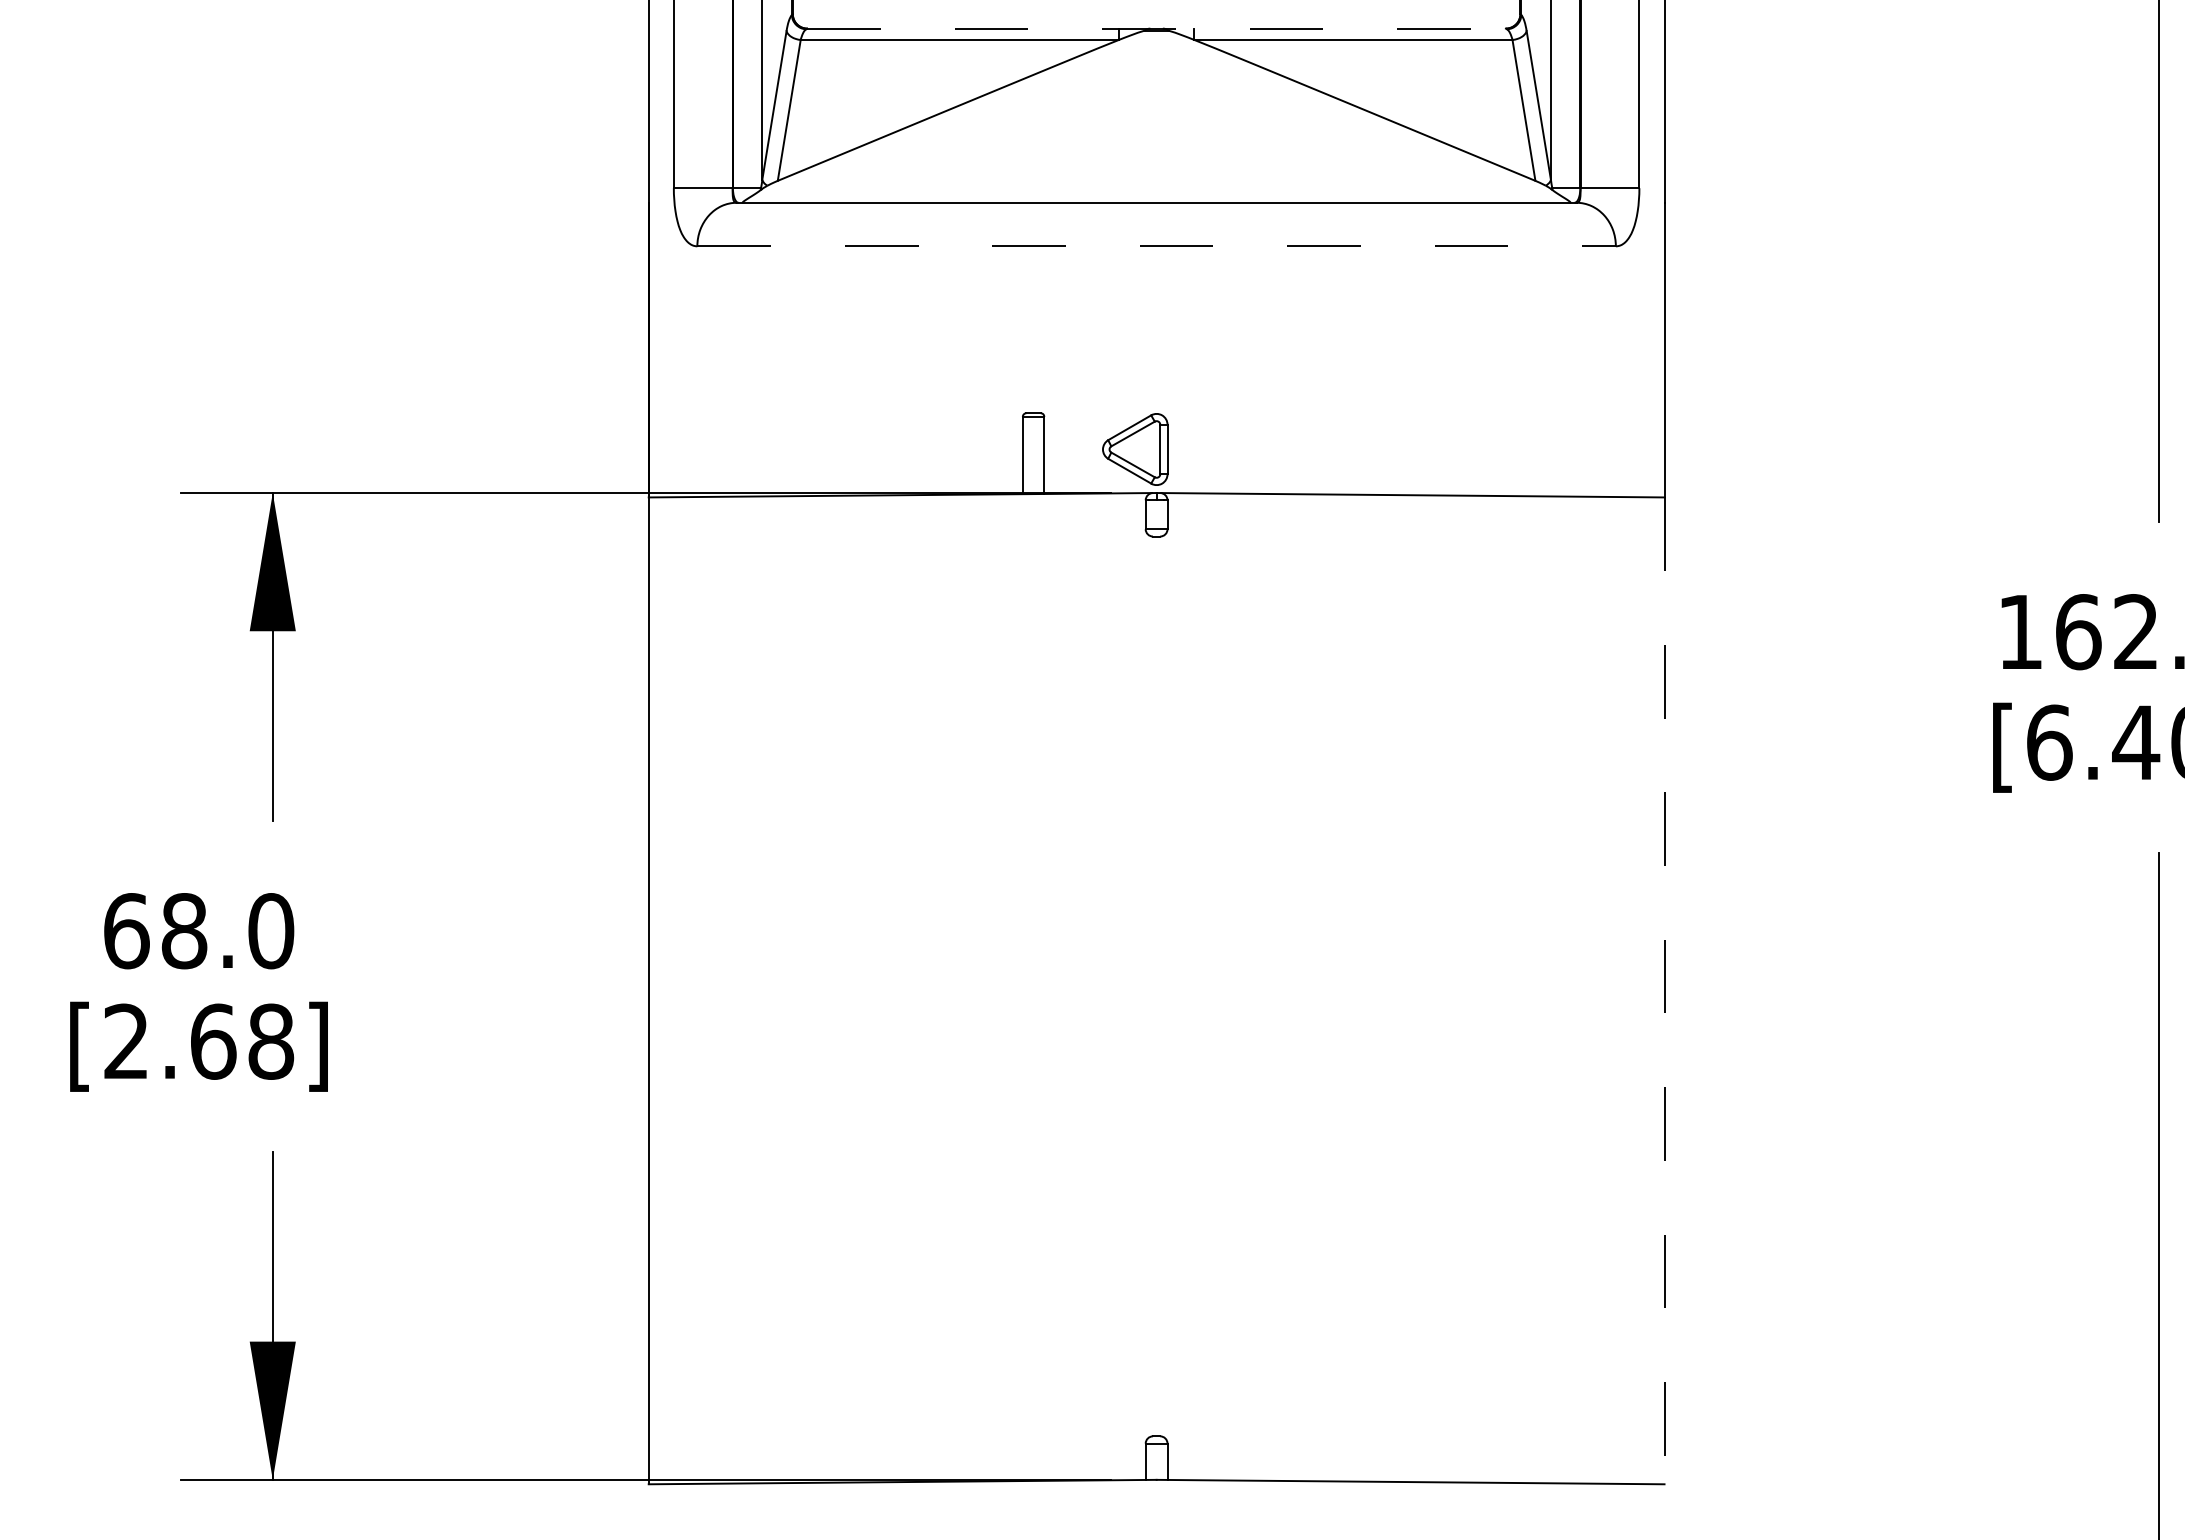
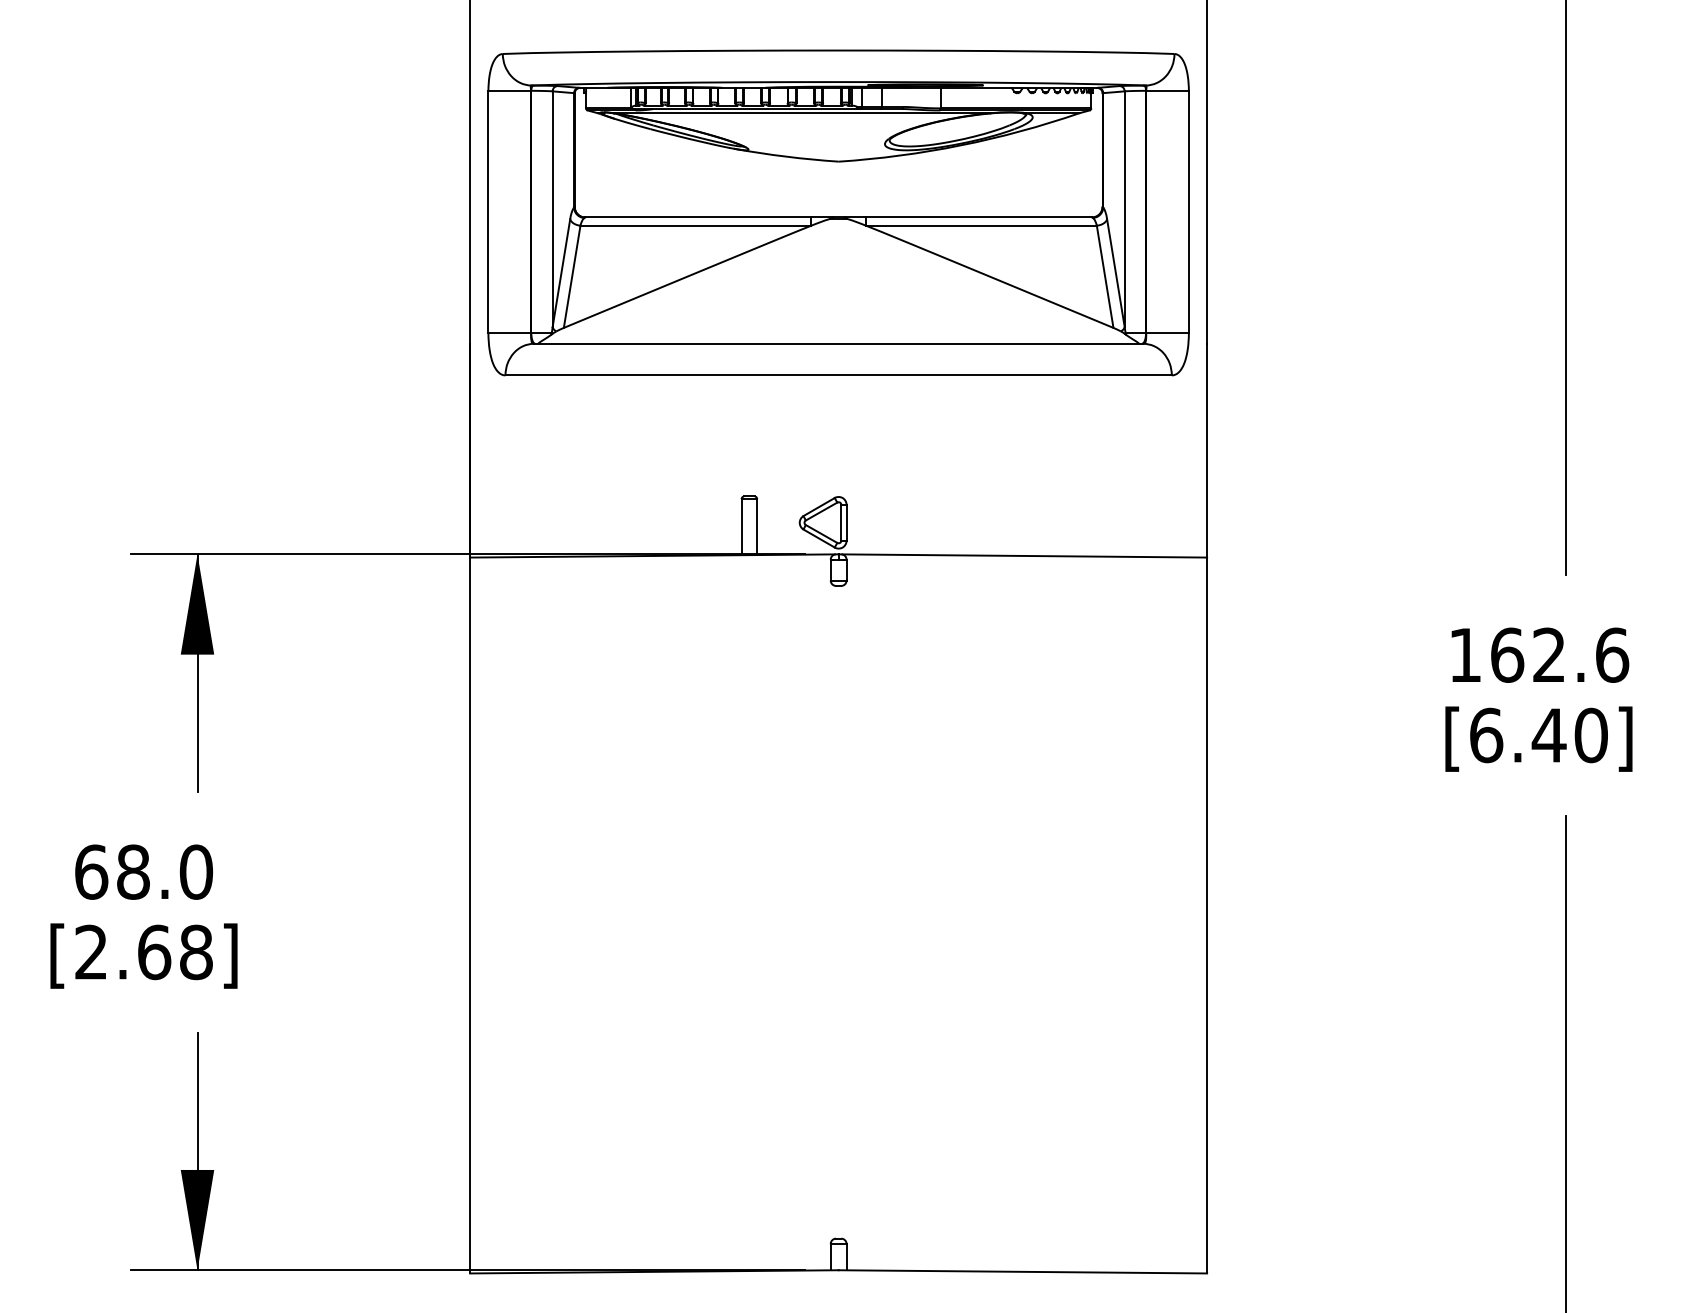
line: (1157, 28) -> (839, 217), dashed -> solid
line: (1157, 246) -> (839, 375), dashed -> solid
line: (1665, 990) -> (1207, 915), dashed -> solid

